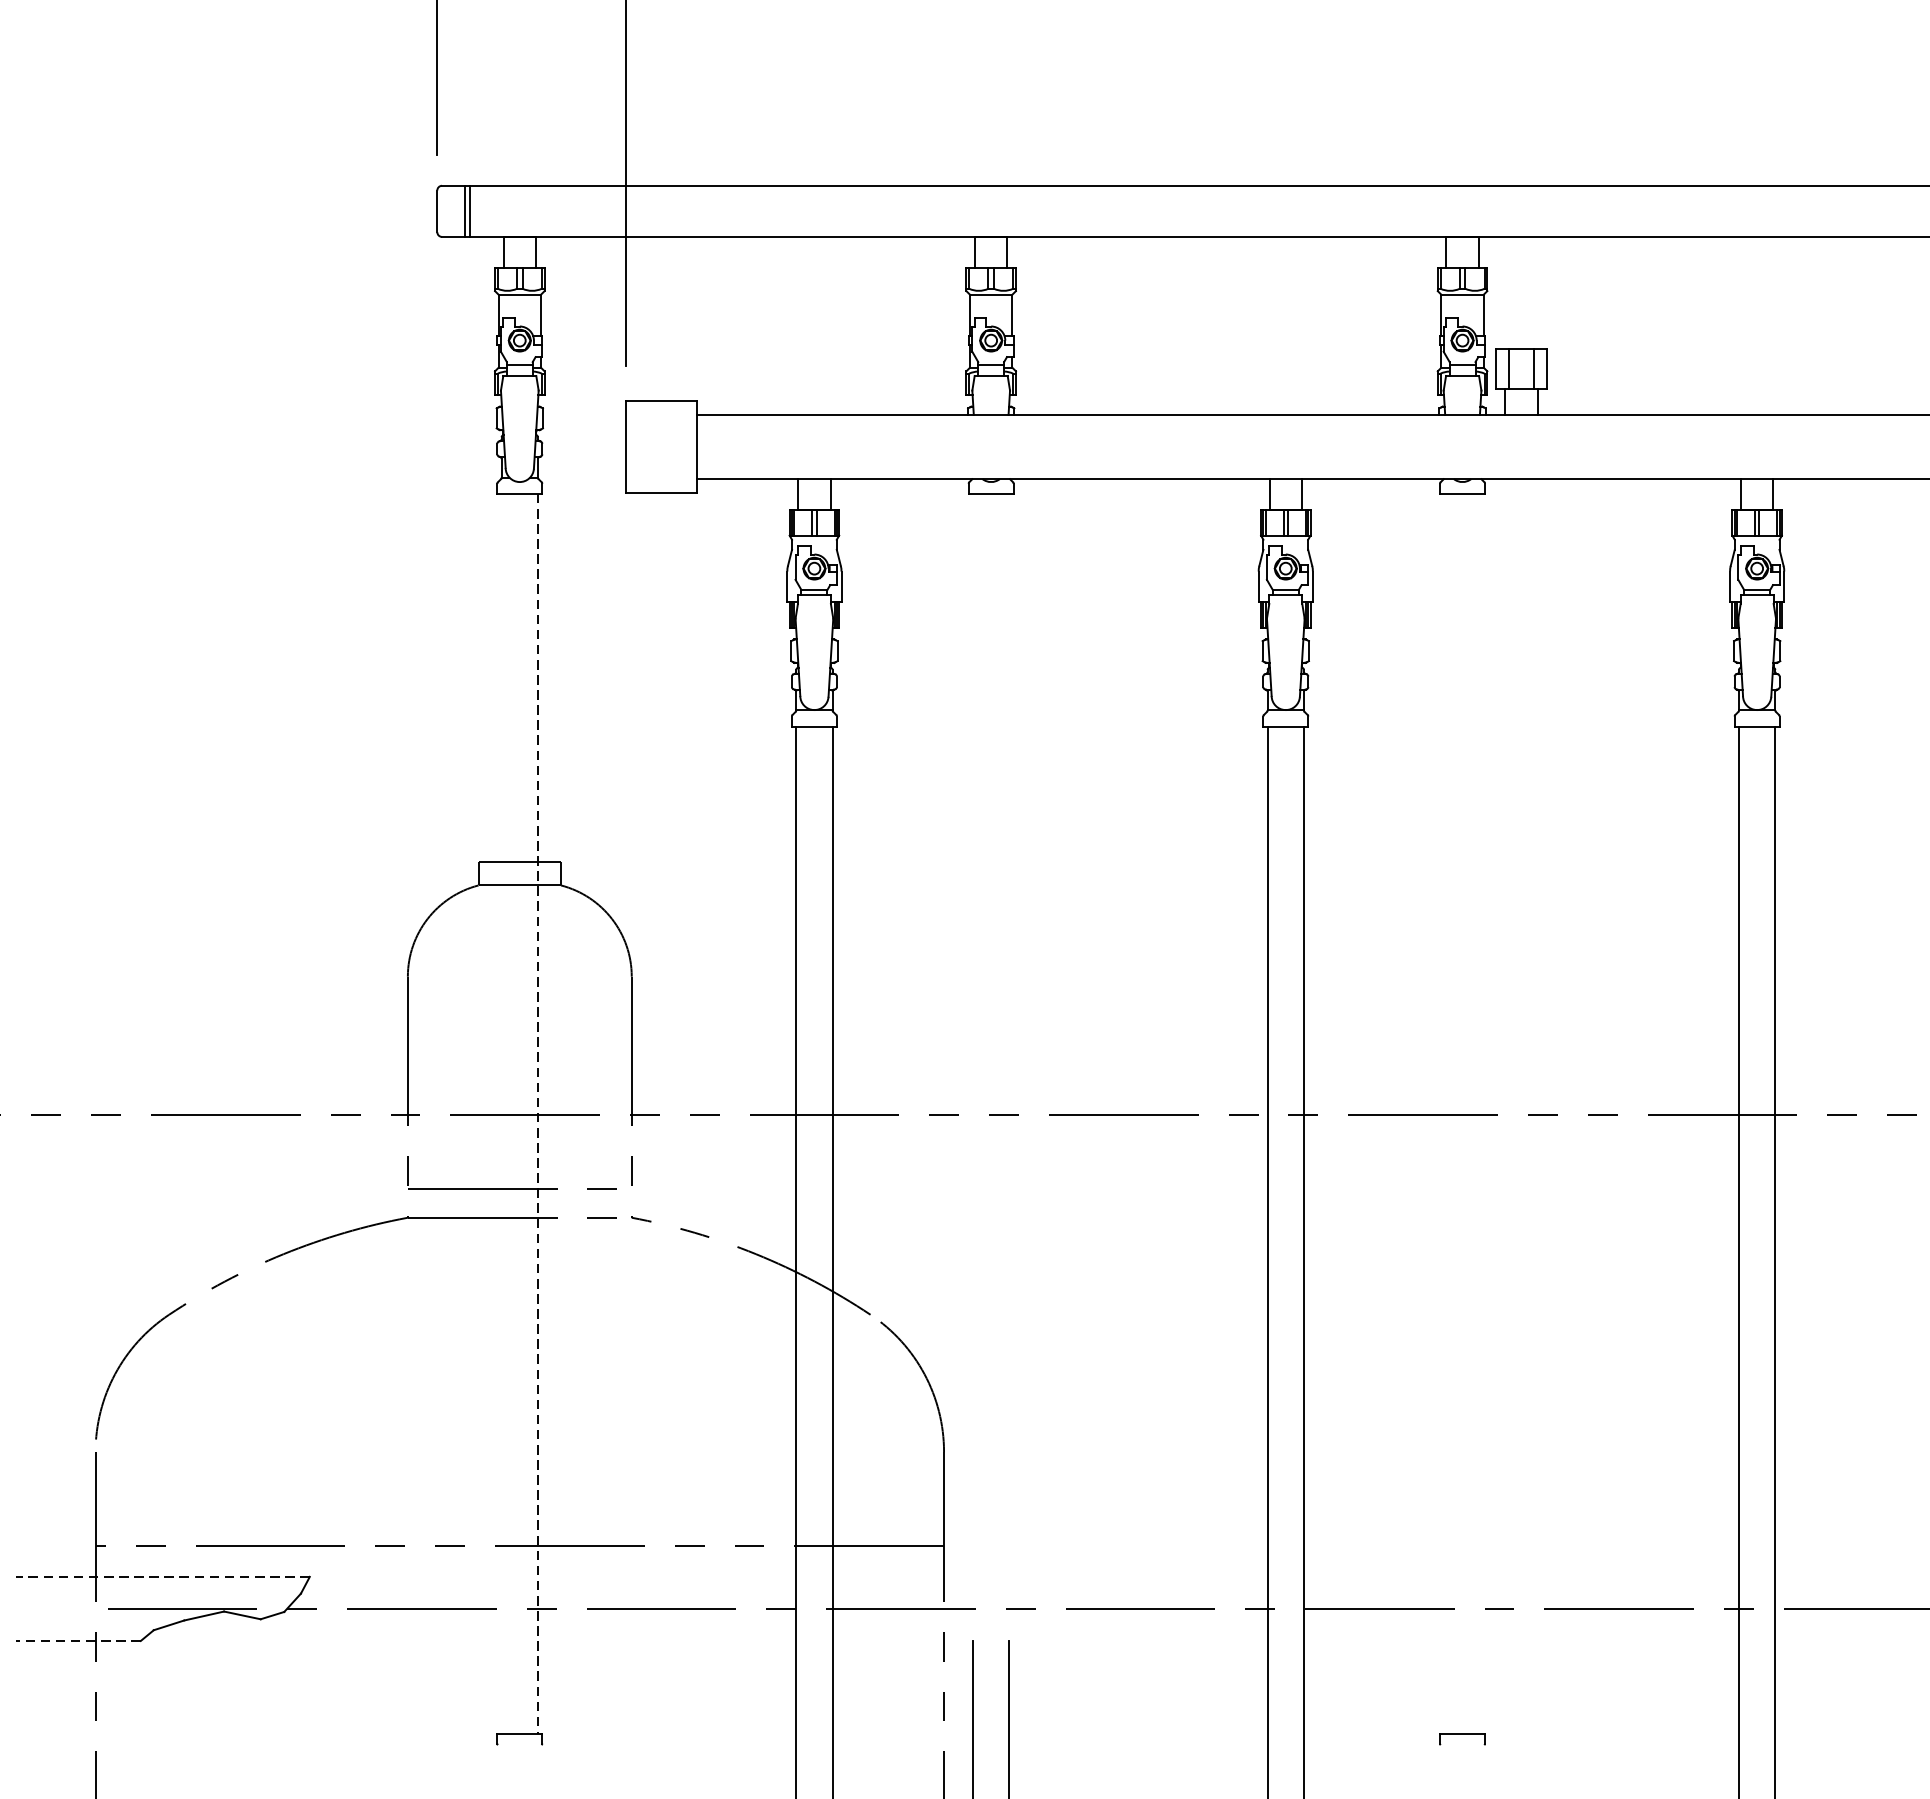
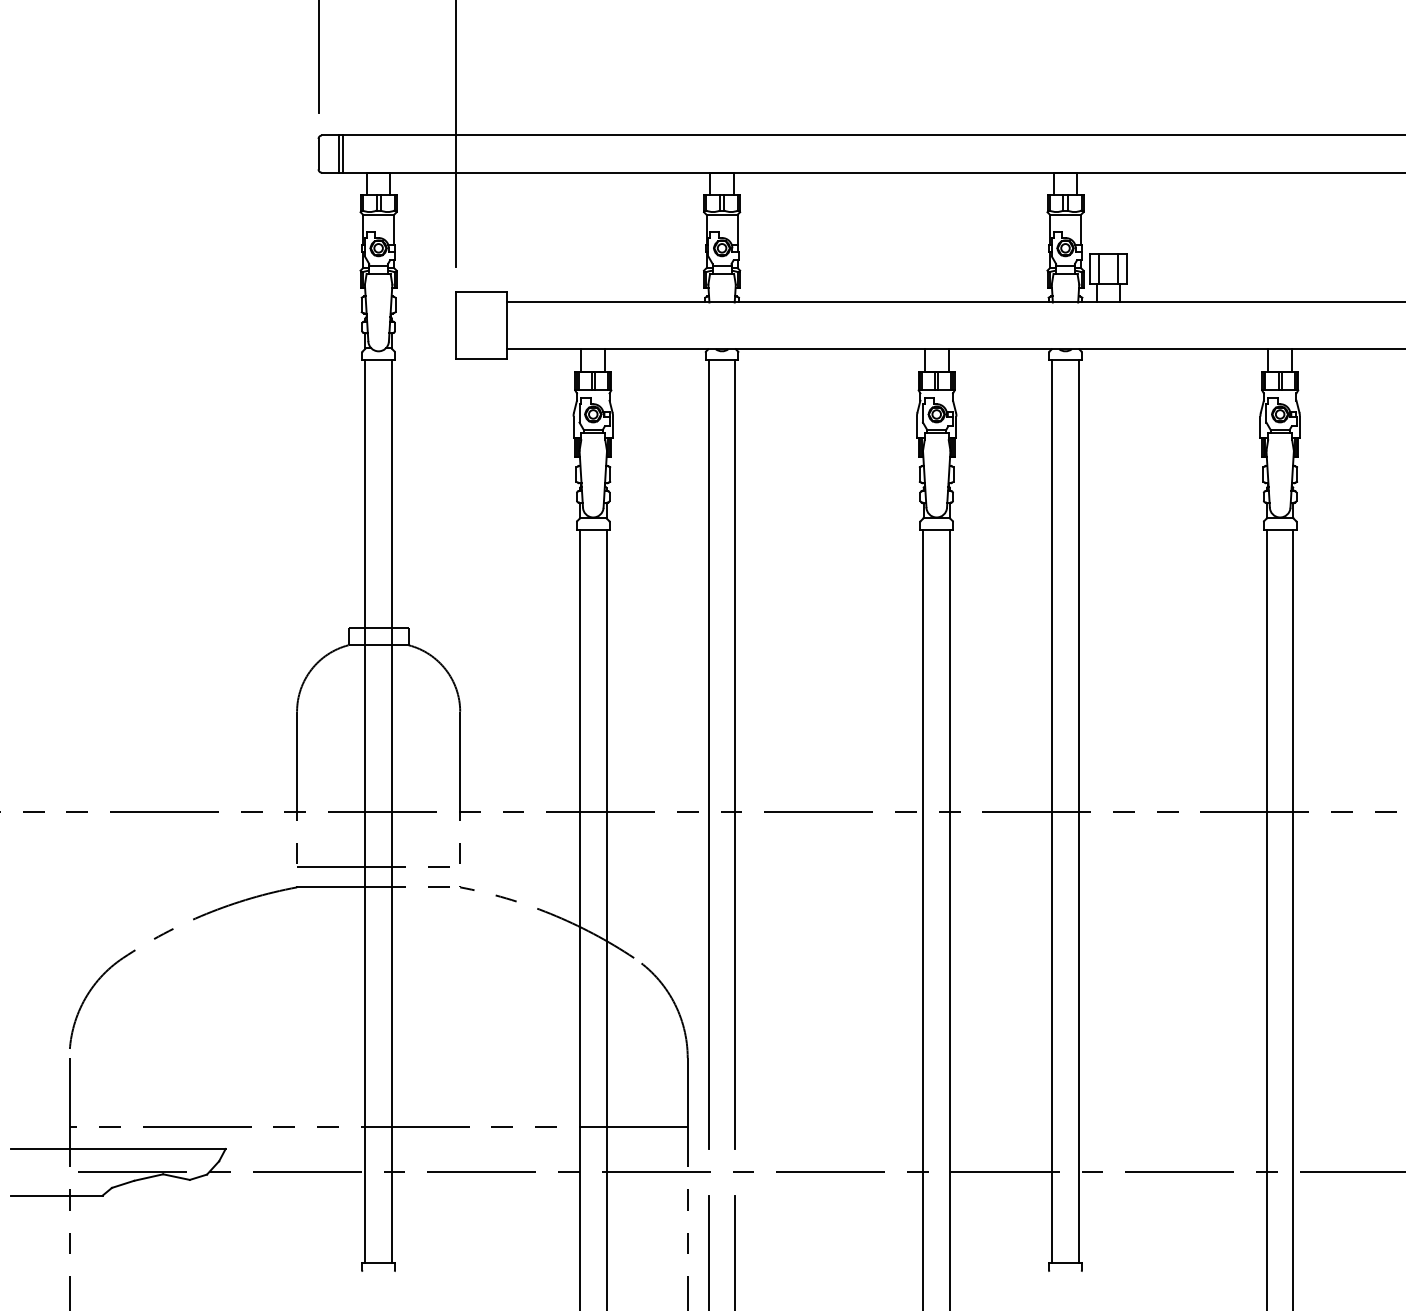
line: (972, 1035) -> (708, 754), added
line: (1009, 1035) -> (735, 754), added
line: (501, 1113) -> (365, 811), added
line: (537, 1113) -> (391, 811), dashed -> solid
line: (1444, 1113) -> (1052, 811), added
line: (1480, 1113) -> (1078, 811), added
line: (162, 1577) -> (118, 1149), dashed -> solid
line: (77, 1640) -> (56, 1195), dashed -> solid

